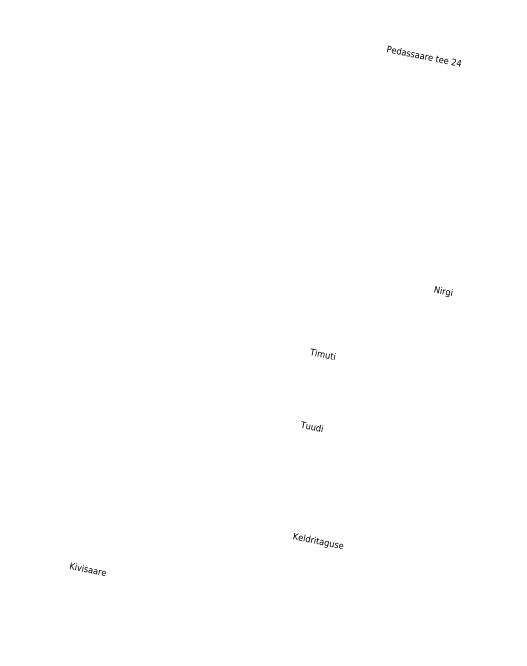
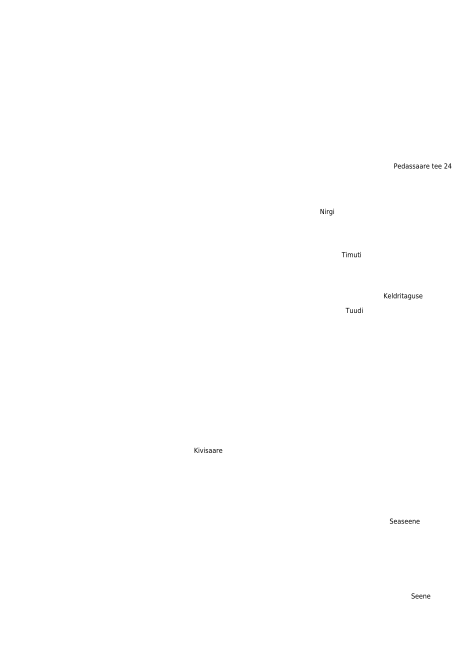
text: (423, 55) -> (422, 165), moved
text: (442, 290) -> (326, 211), moved
text: (318, 541) -> (403, 296), moved

